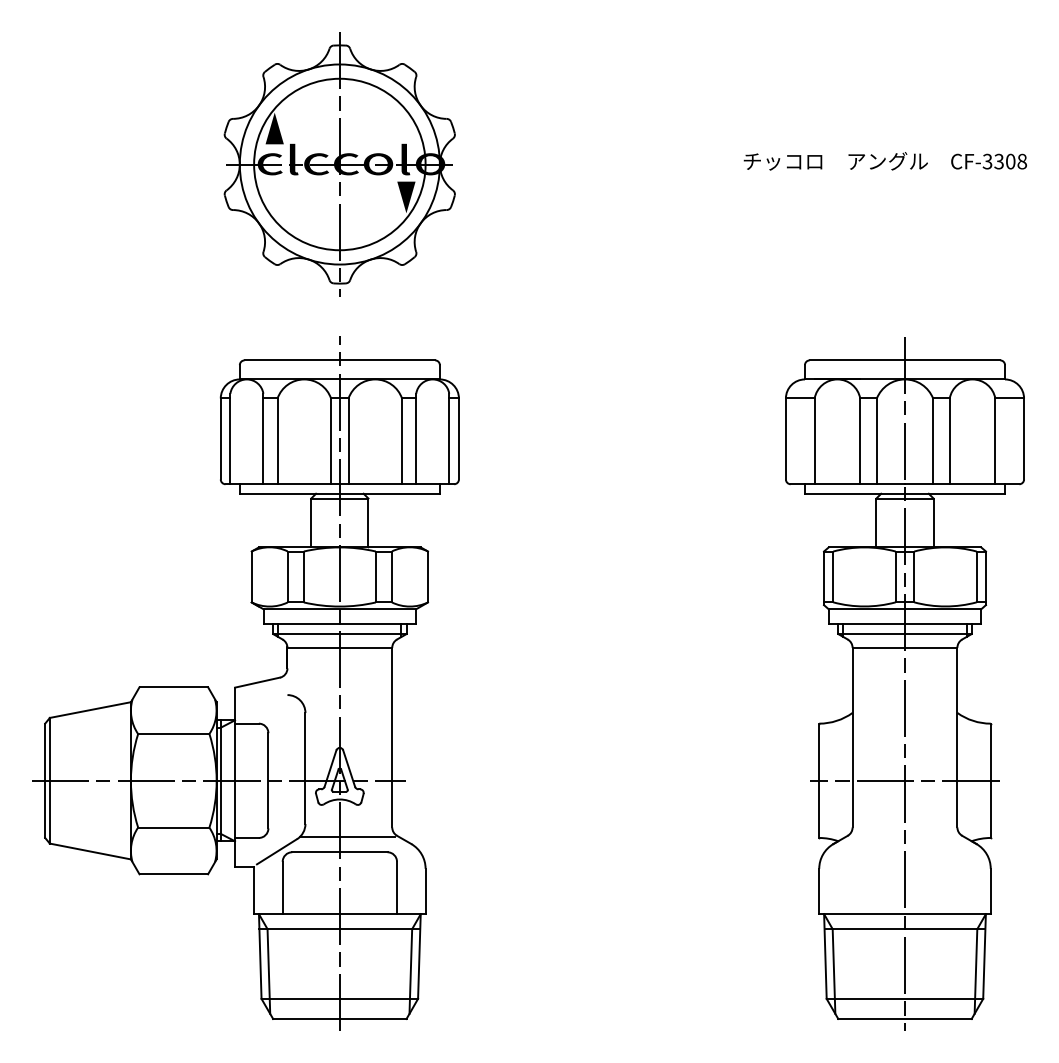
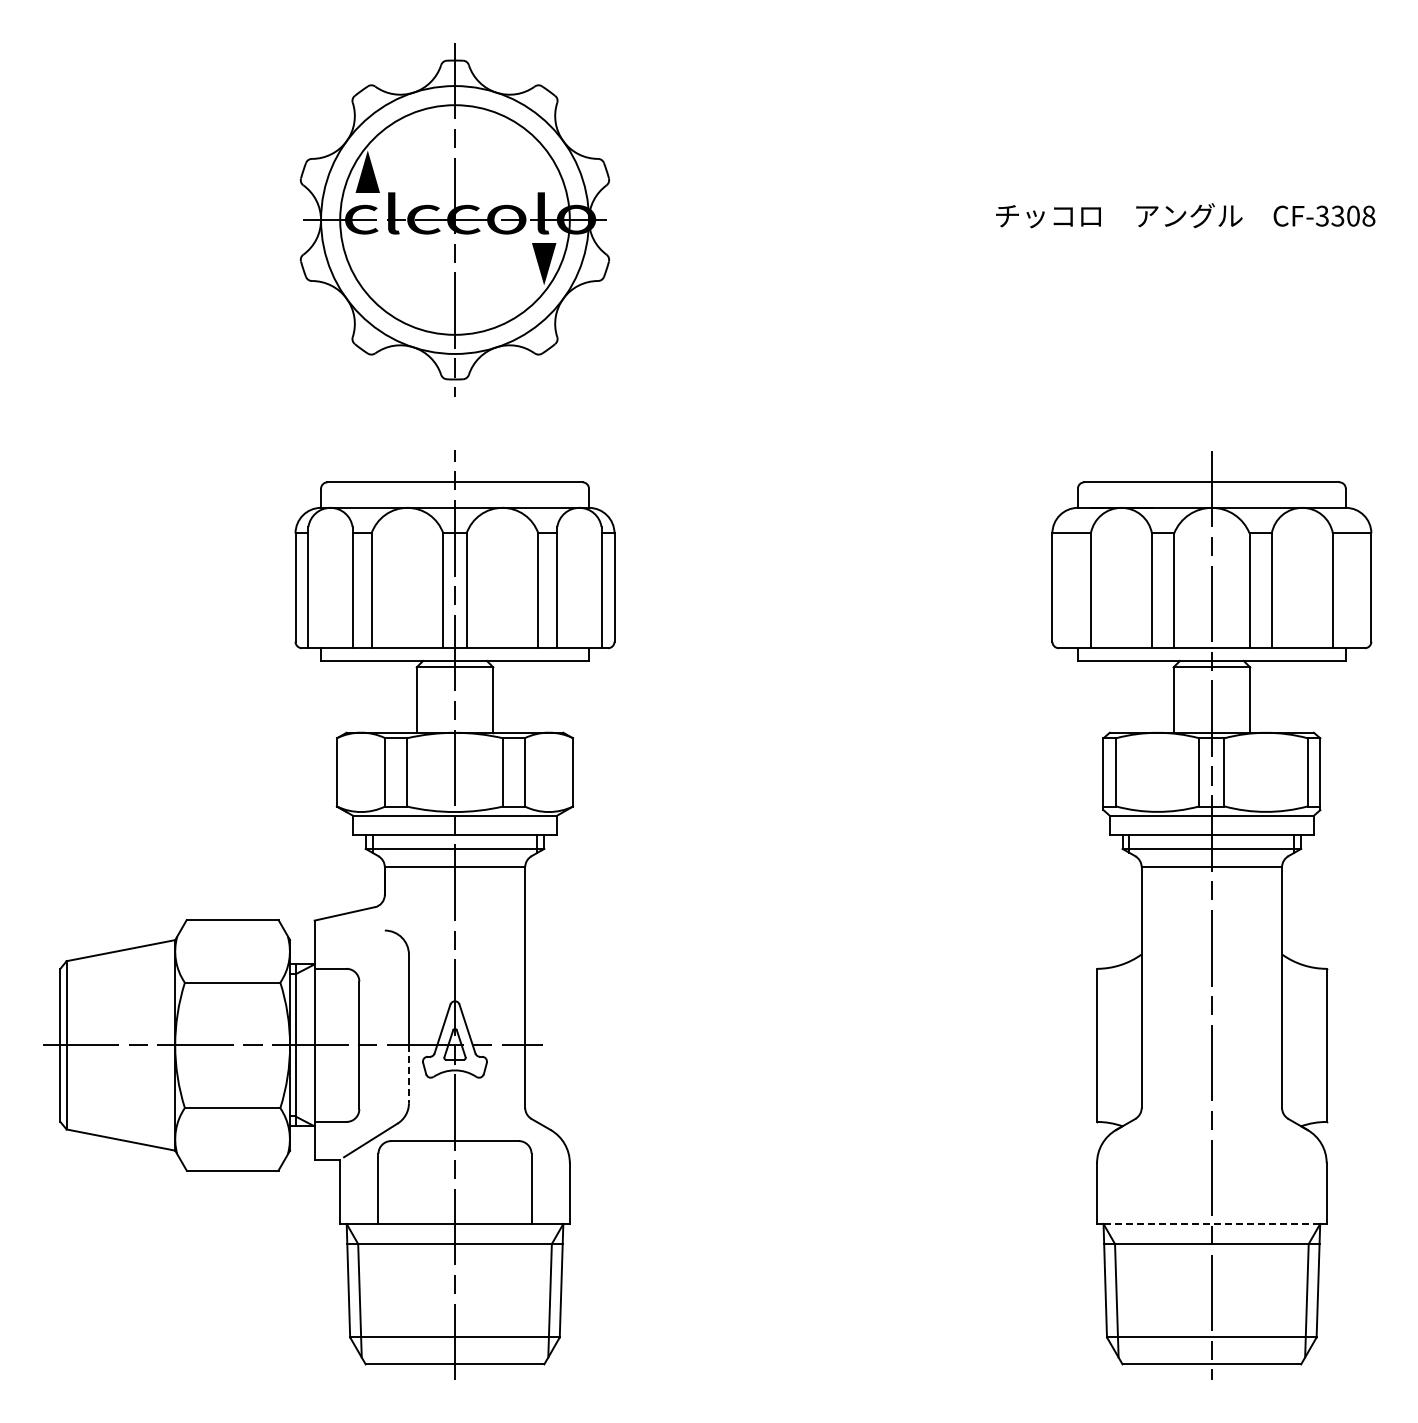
line: (904, 780) -> (1211, 1045), removed
line: (305, 802) -> (408, 1074), solid -> dashed
line: (346, 836) -> (464, 1120), removed
line: (905, 914) -> (1212, 1224), solid -> dashed

